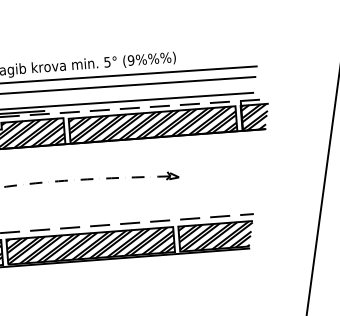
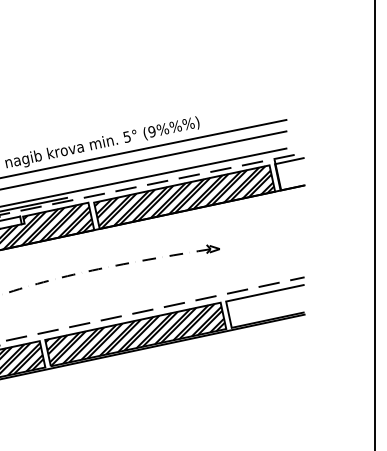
hatch: (252, 116) -> (289, 173), removed
hatch: (214, 236) -> (265, 306), removed

